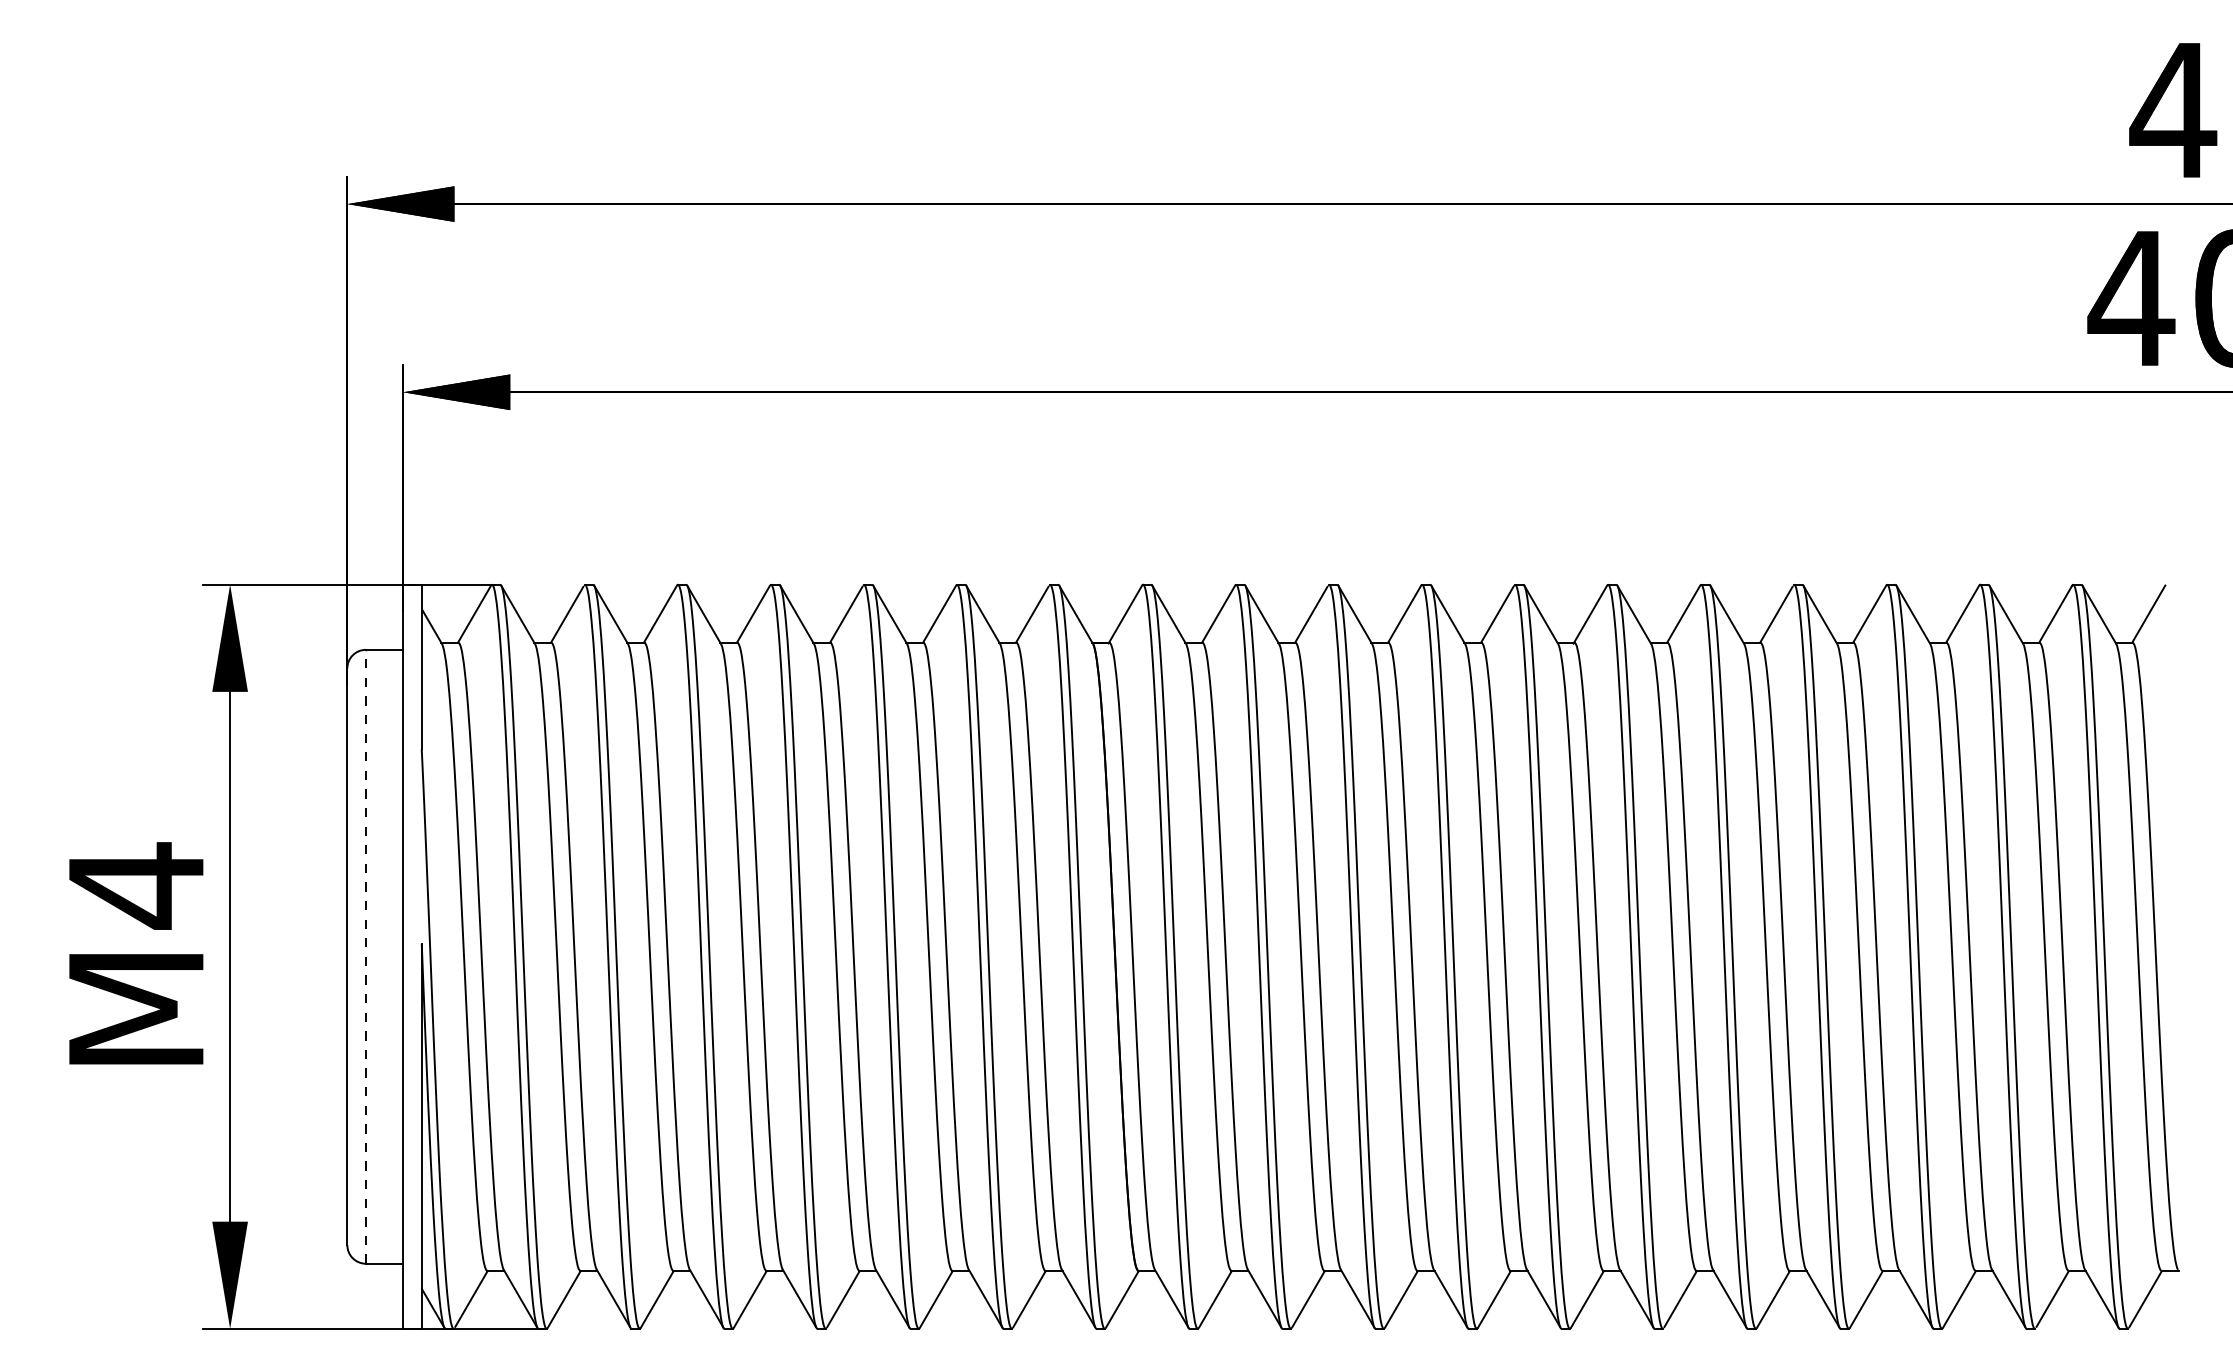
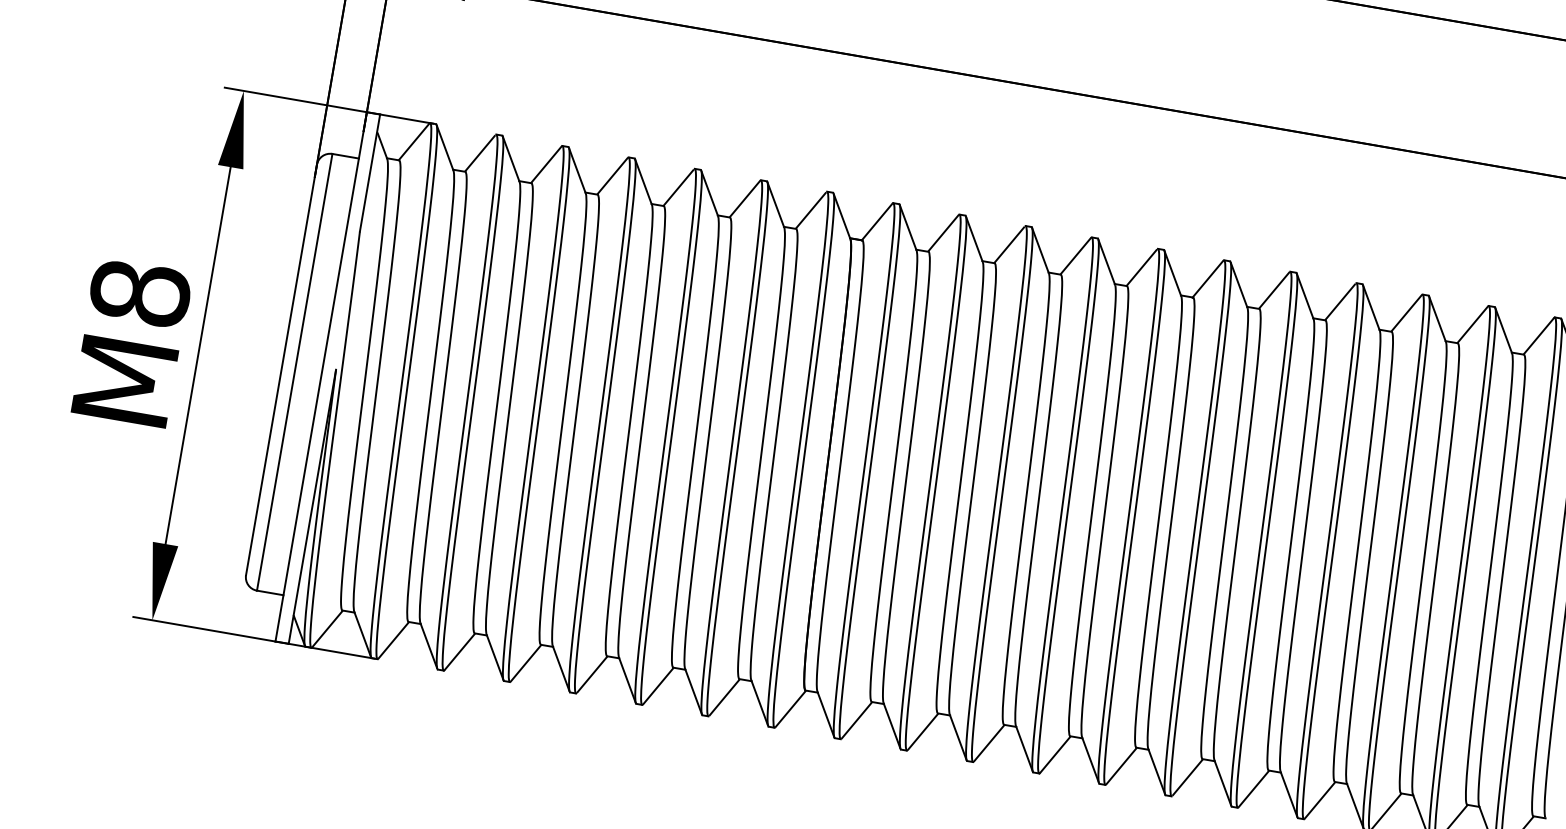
text: (136, 885) -> (140, 293), M4 -> M8
line: (365, 956) -> (294, 372), dashed -> solid

